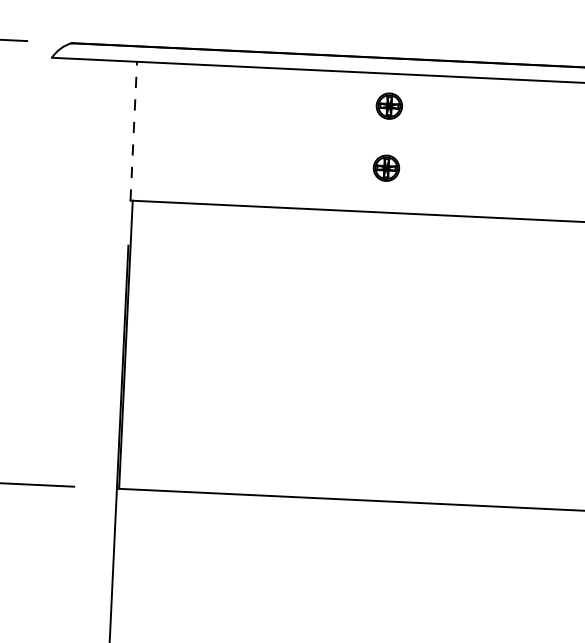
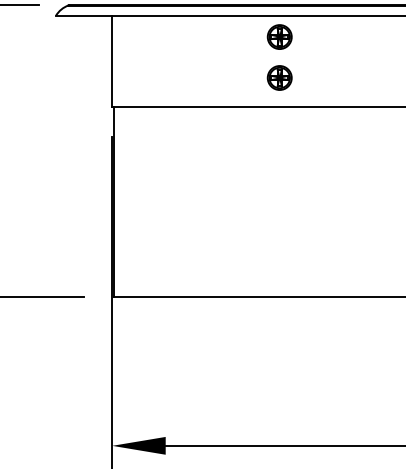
part: (389, 105) -> (279, 36), size x1.43
line: (134, 131) -> (112, 61), dashed -> solid
part: (386, 167) -> (279, 77), size x1.43

